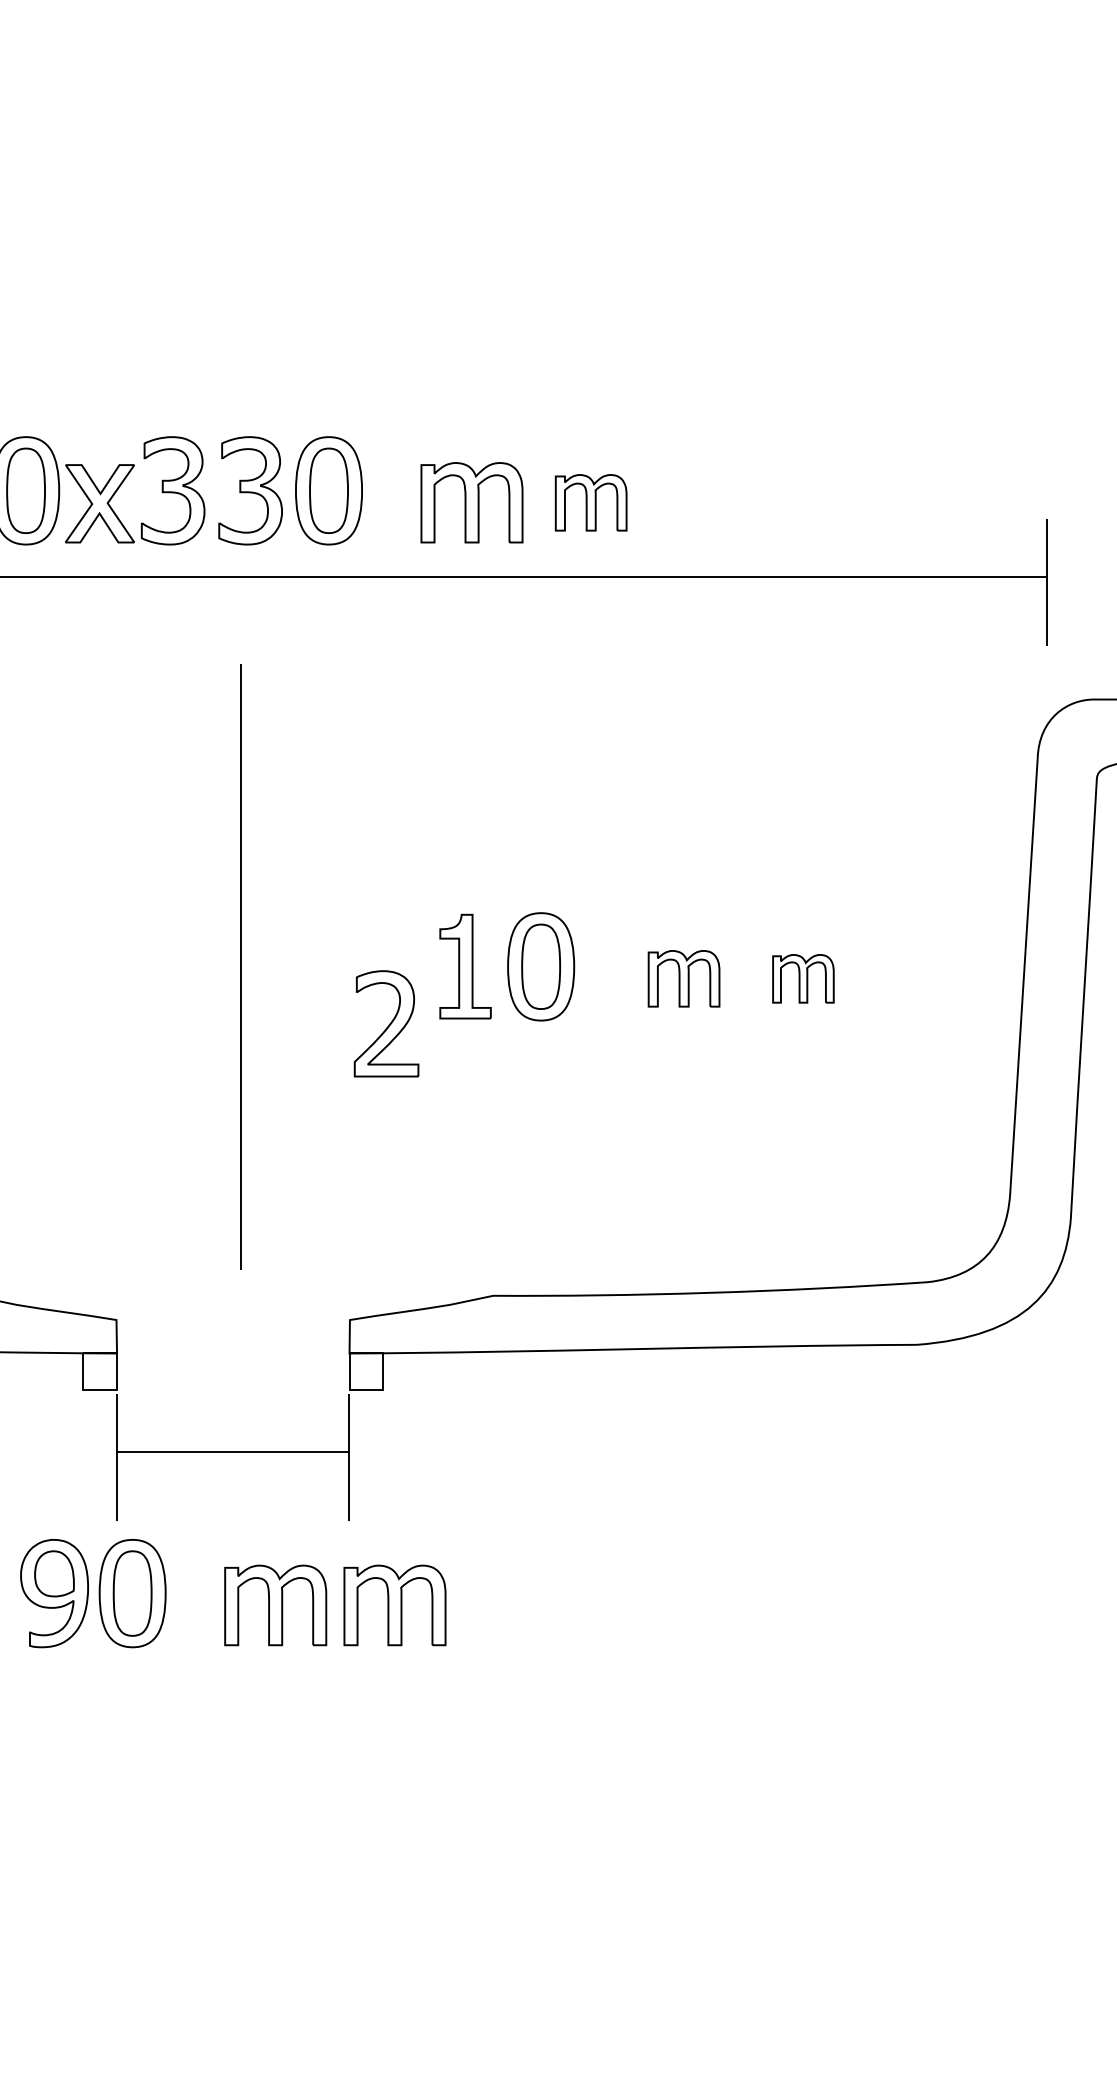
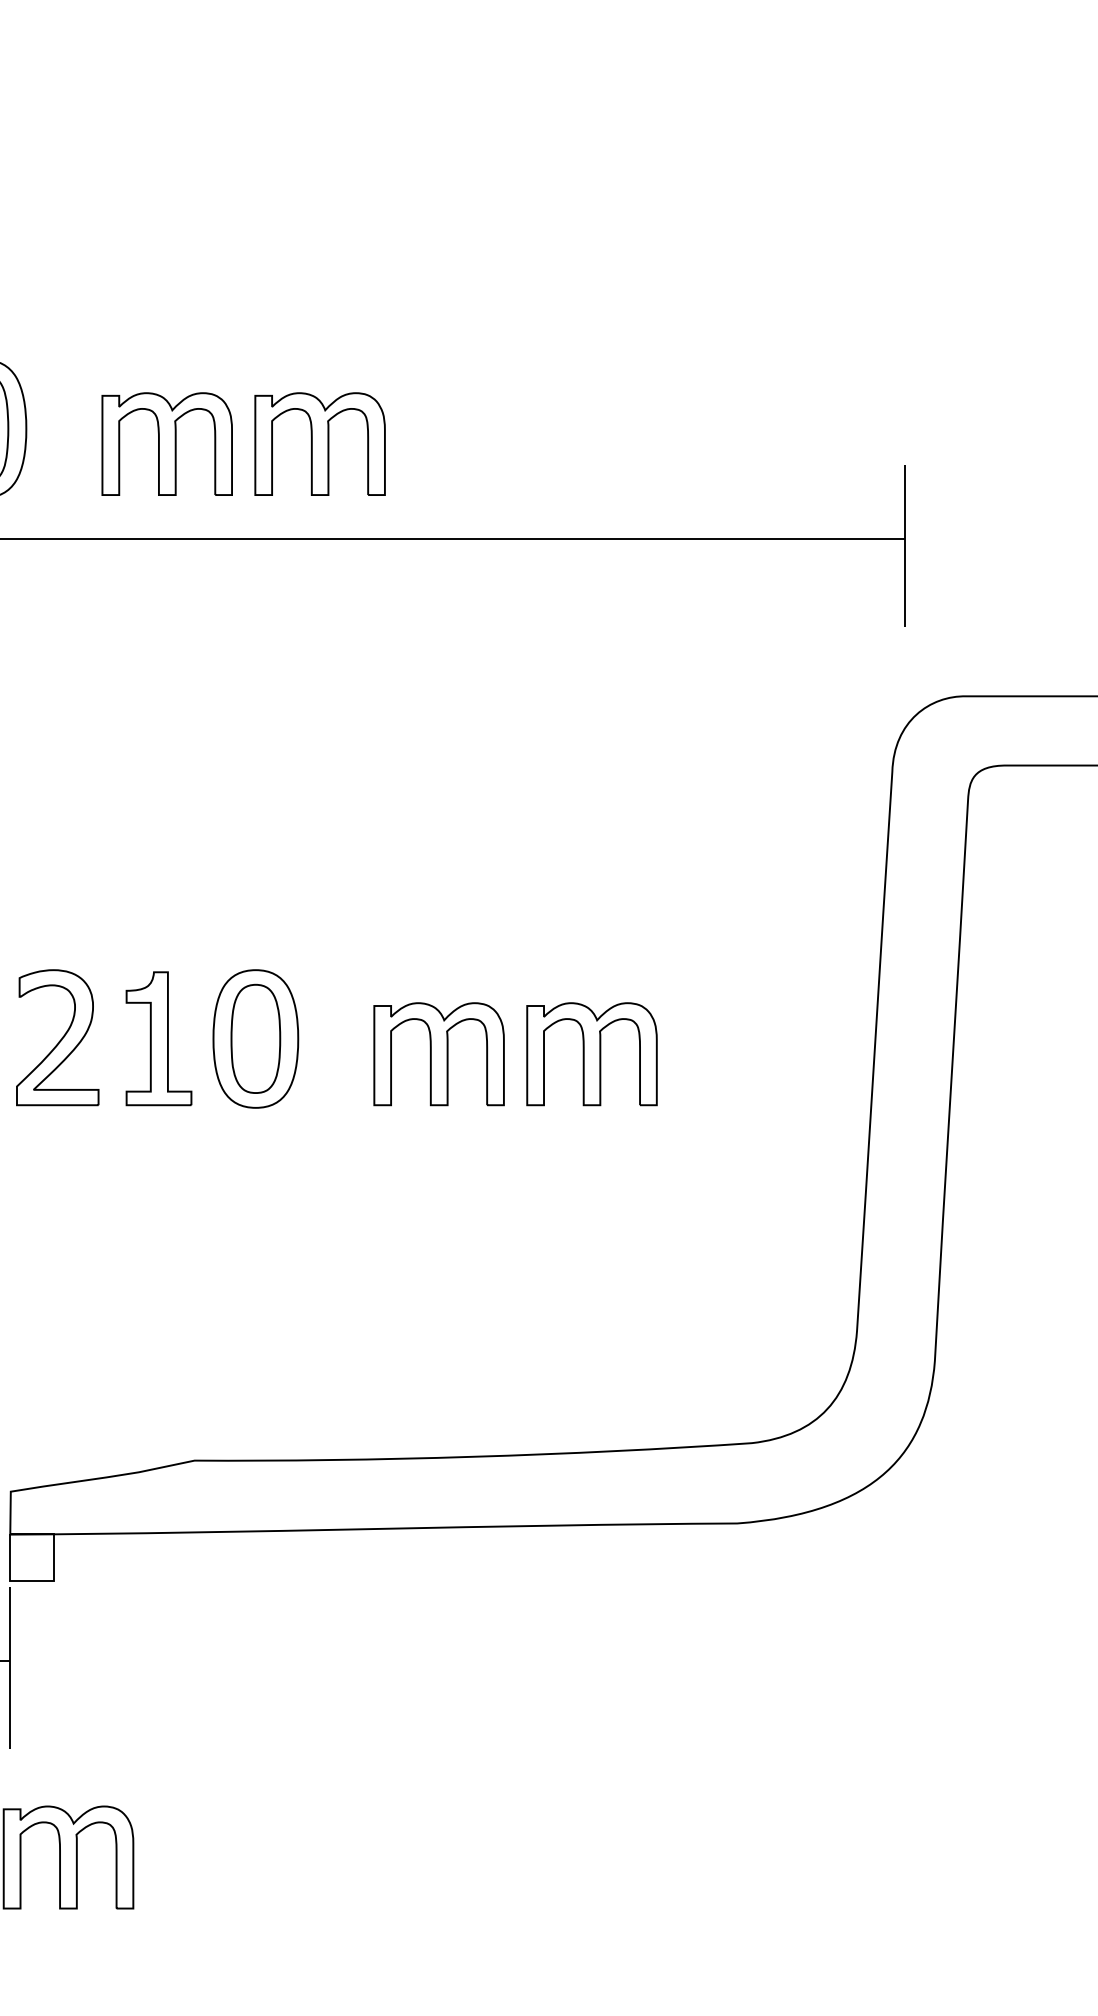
part: (590, 502) -> (319, 443), size x1.43
part: (683, 978) -> (438, 1053), size x1.43
part: (803, 978) -> (592, 1053), size x1.67
part: (386, 1023) -> (57, 1037), moved

